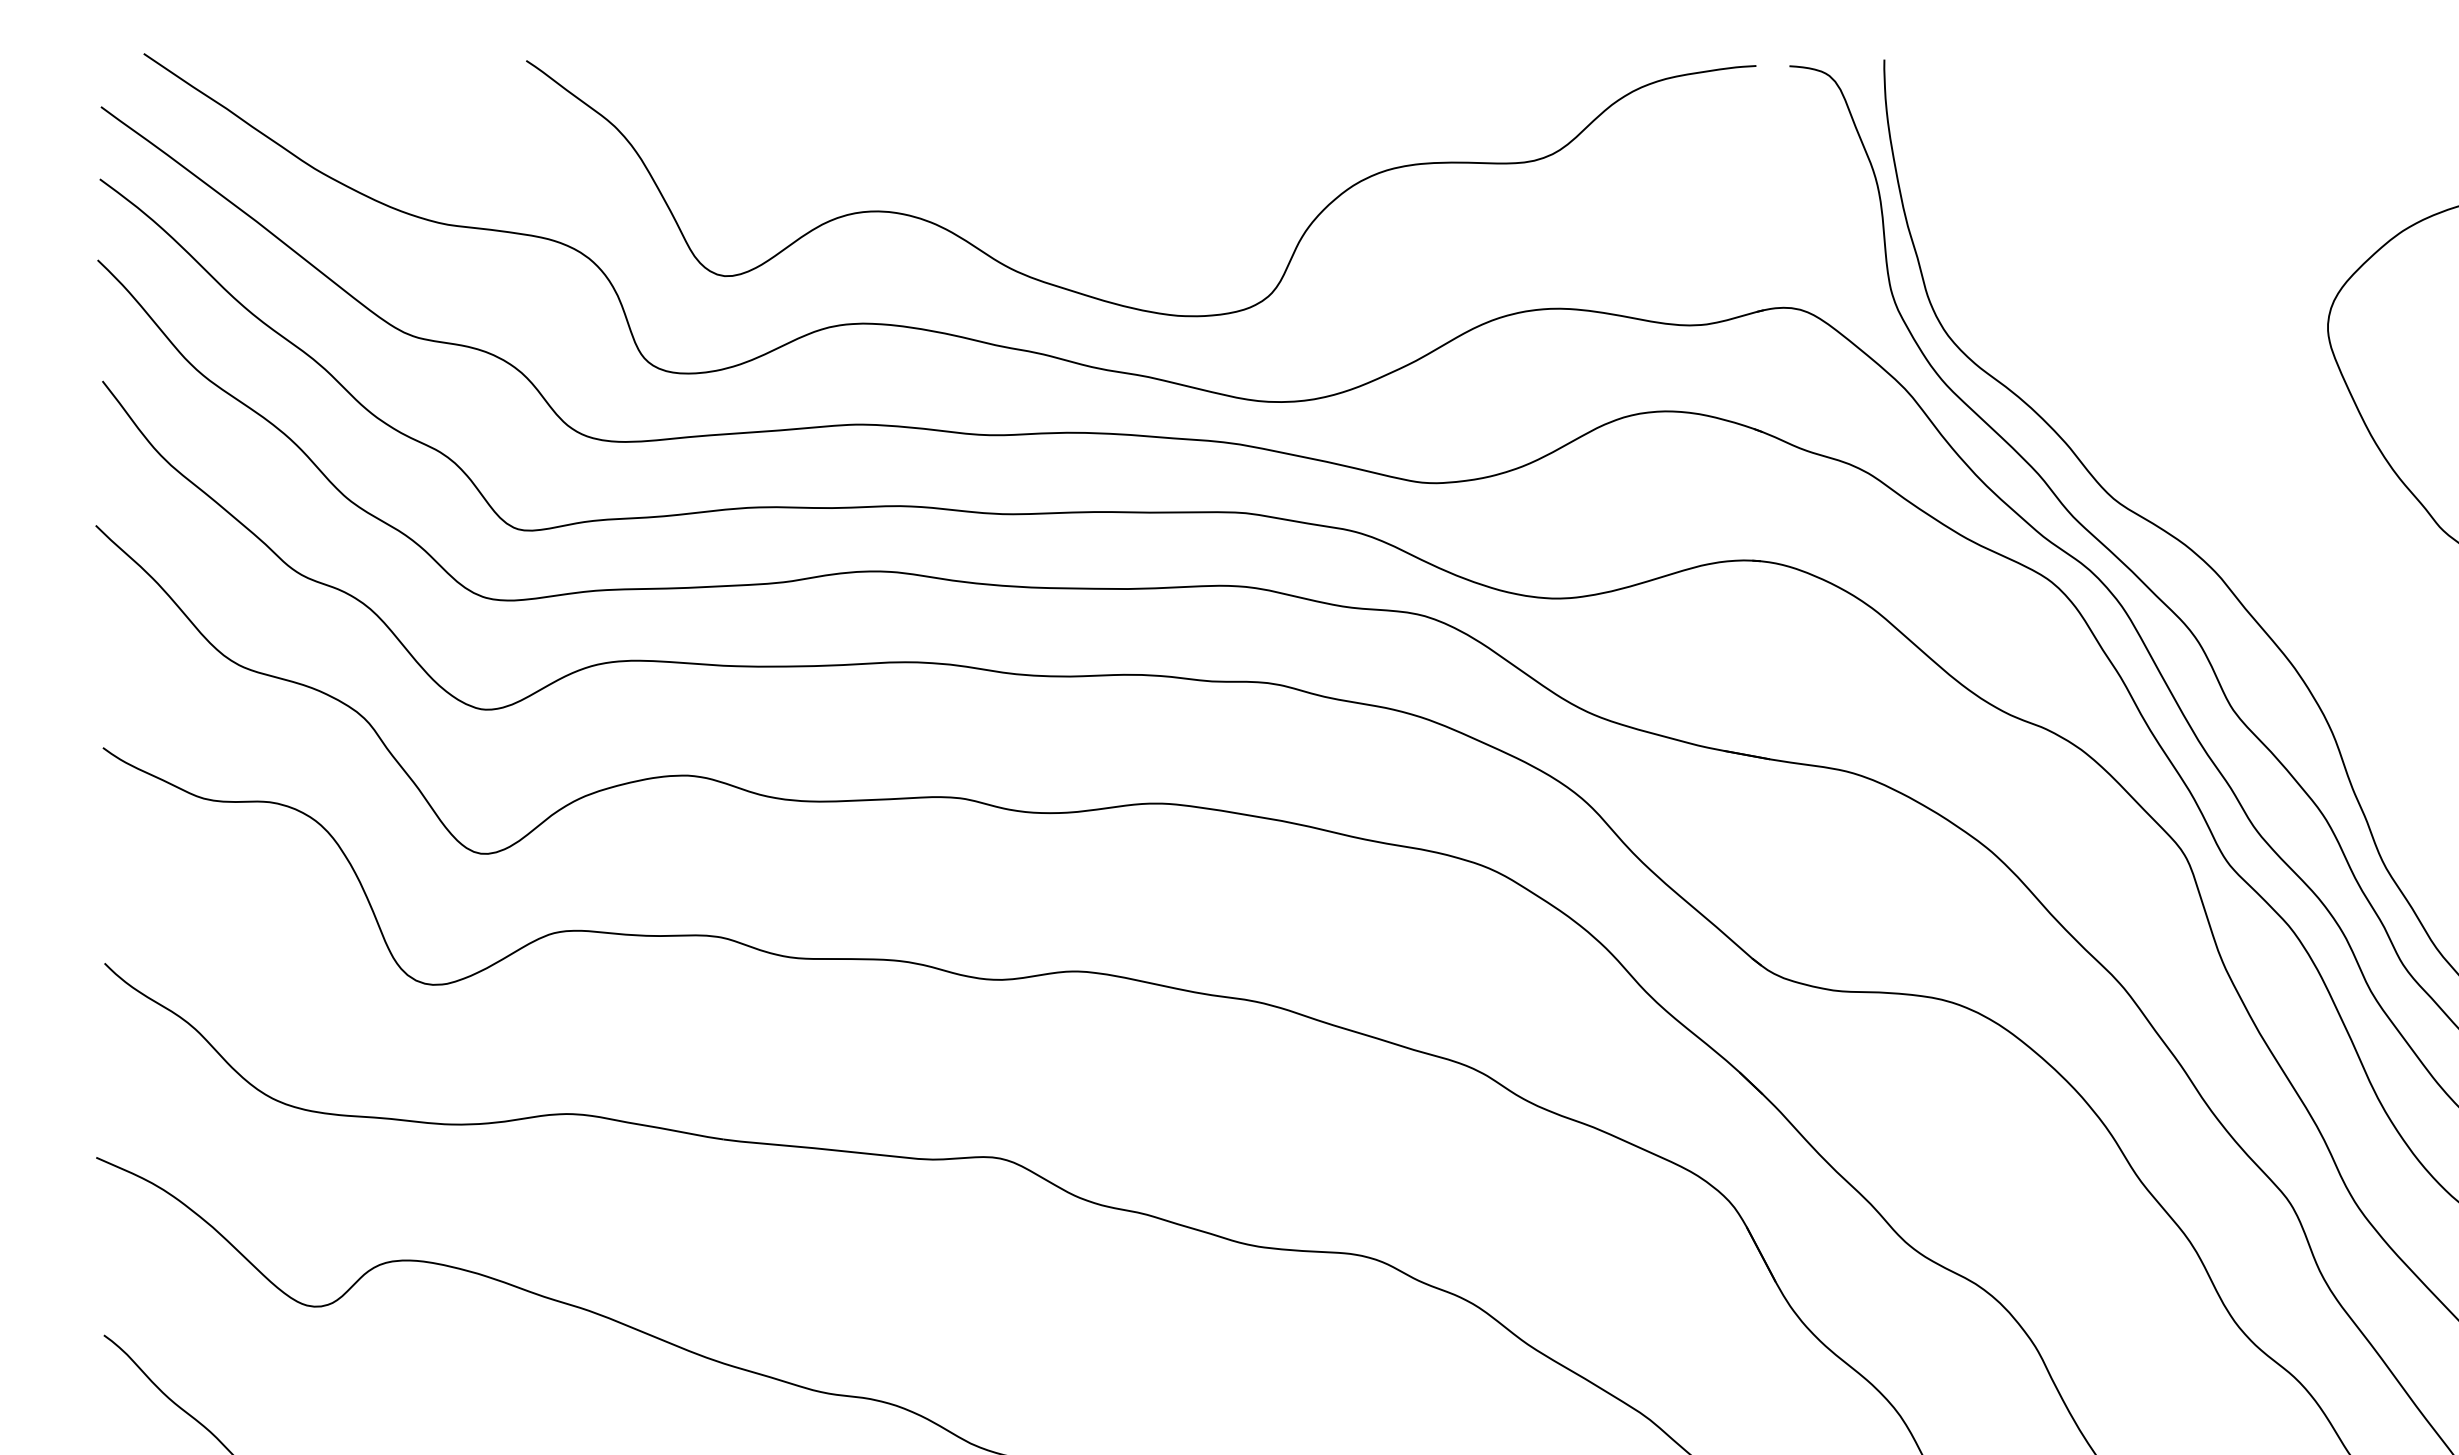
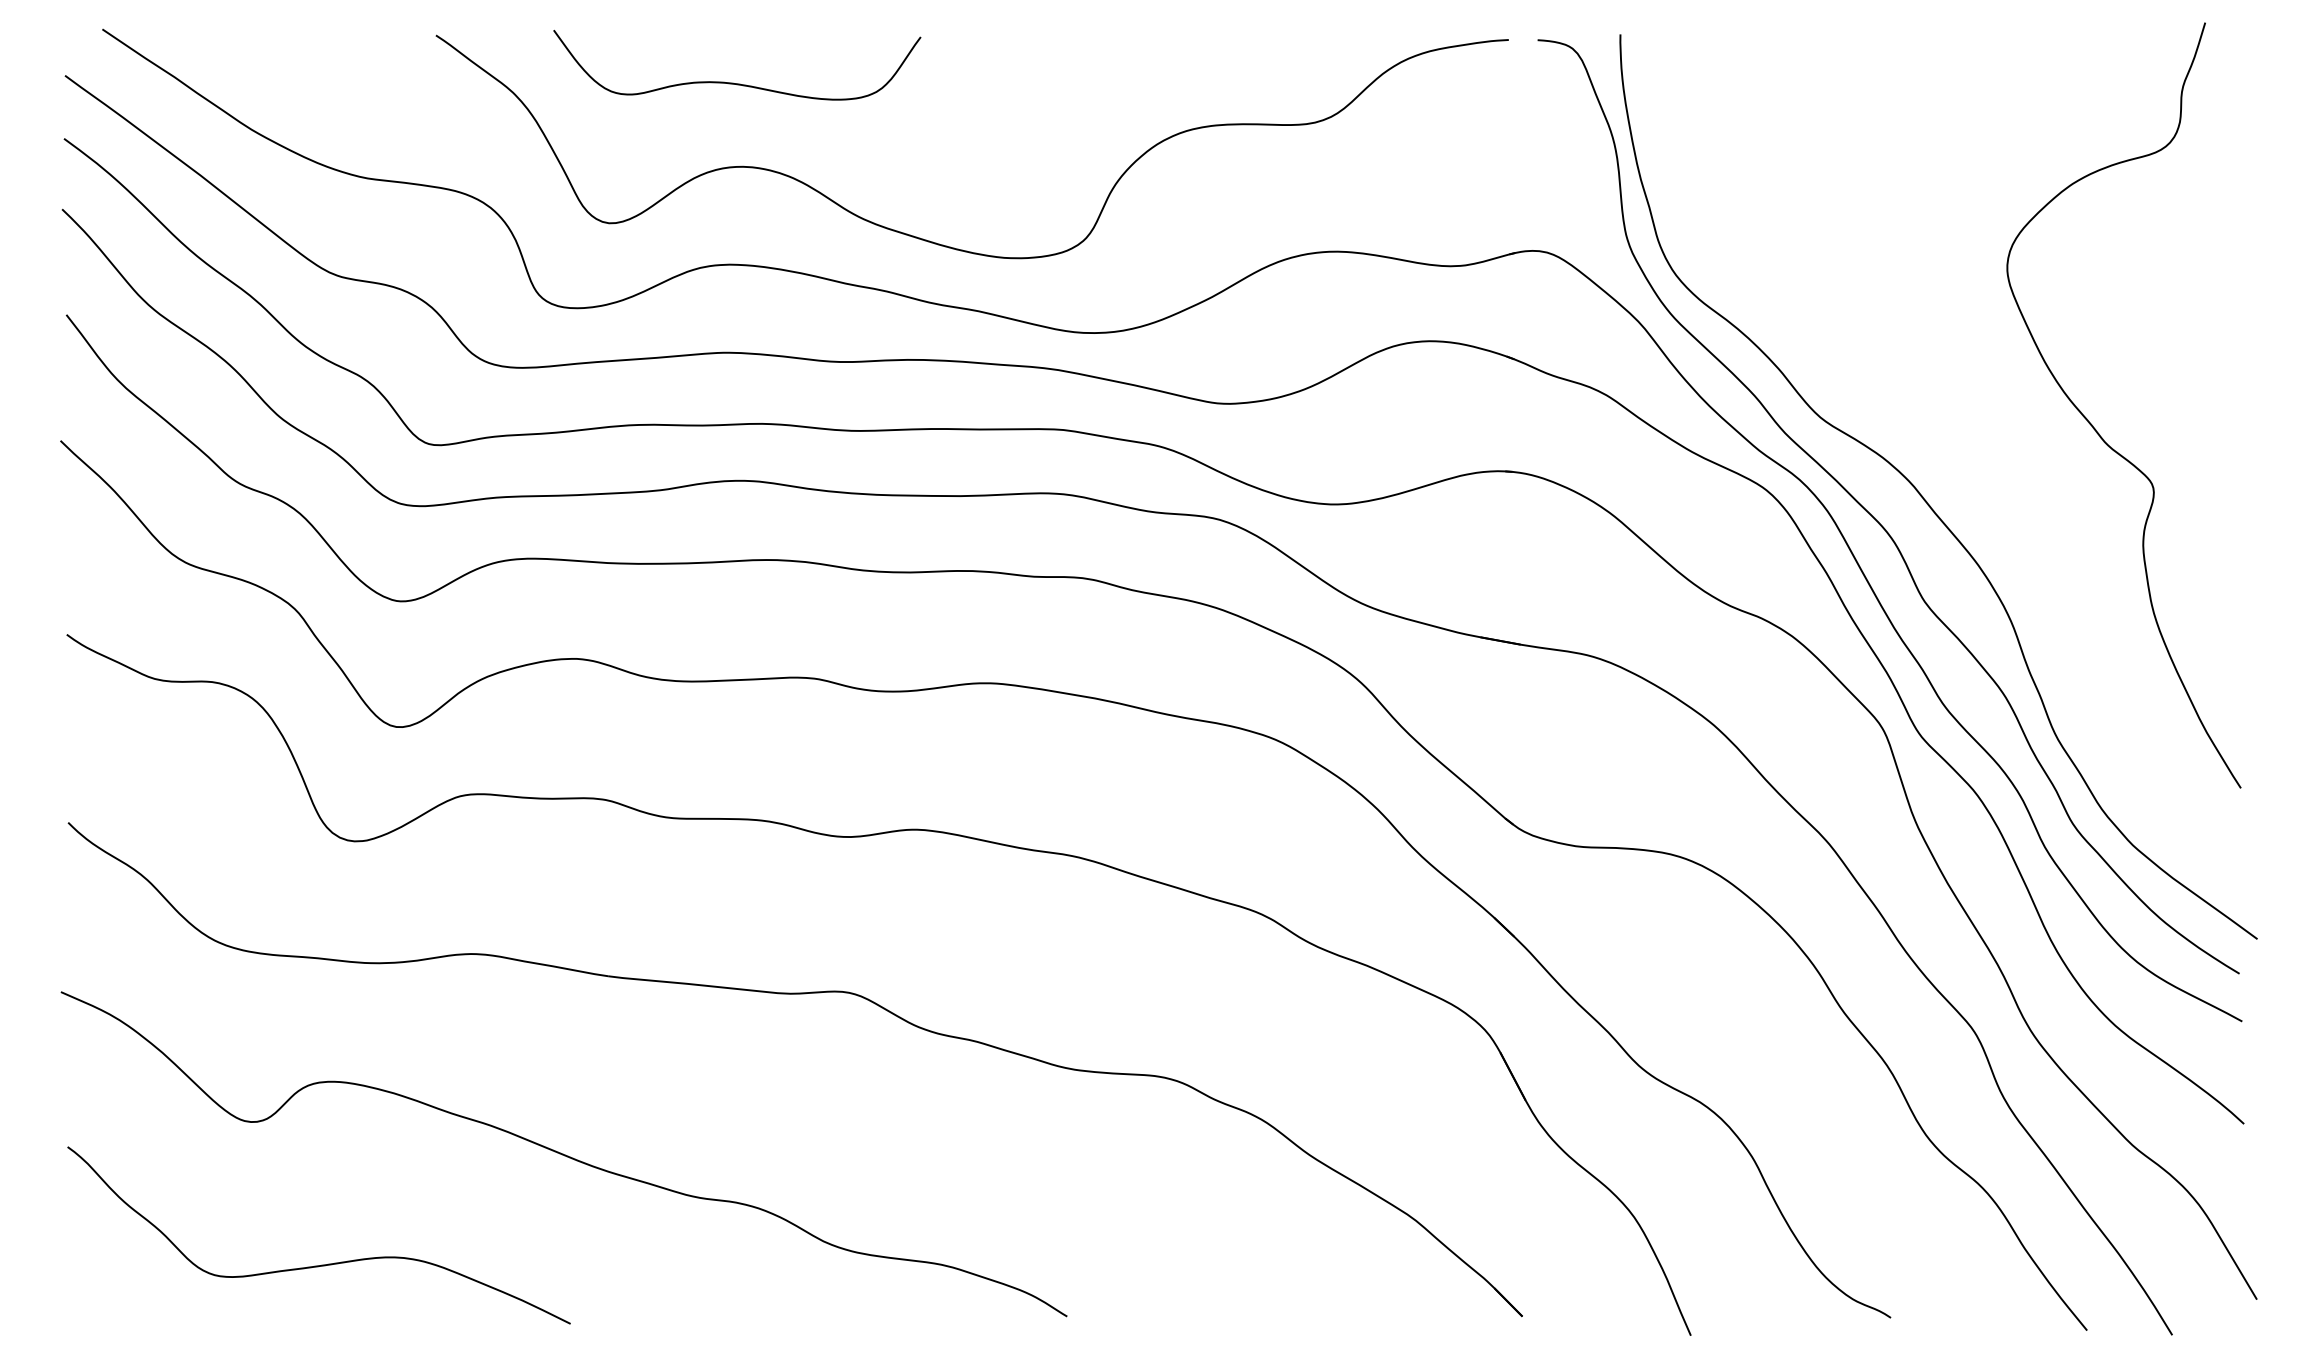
curve: (867, 114) -> (733, 82), added

